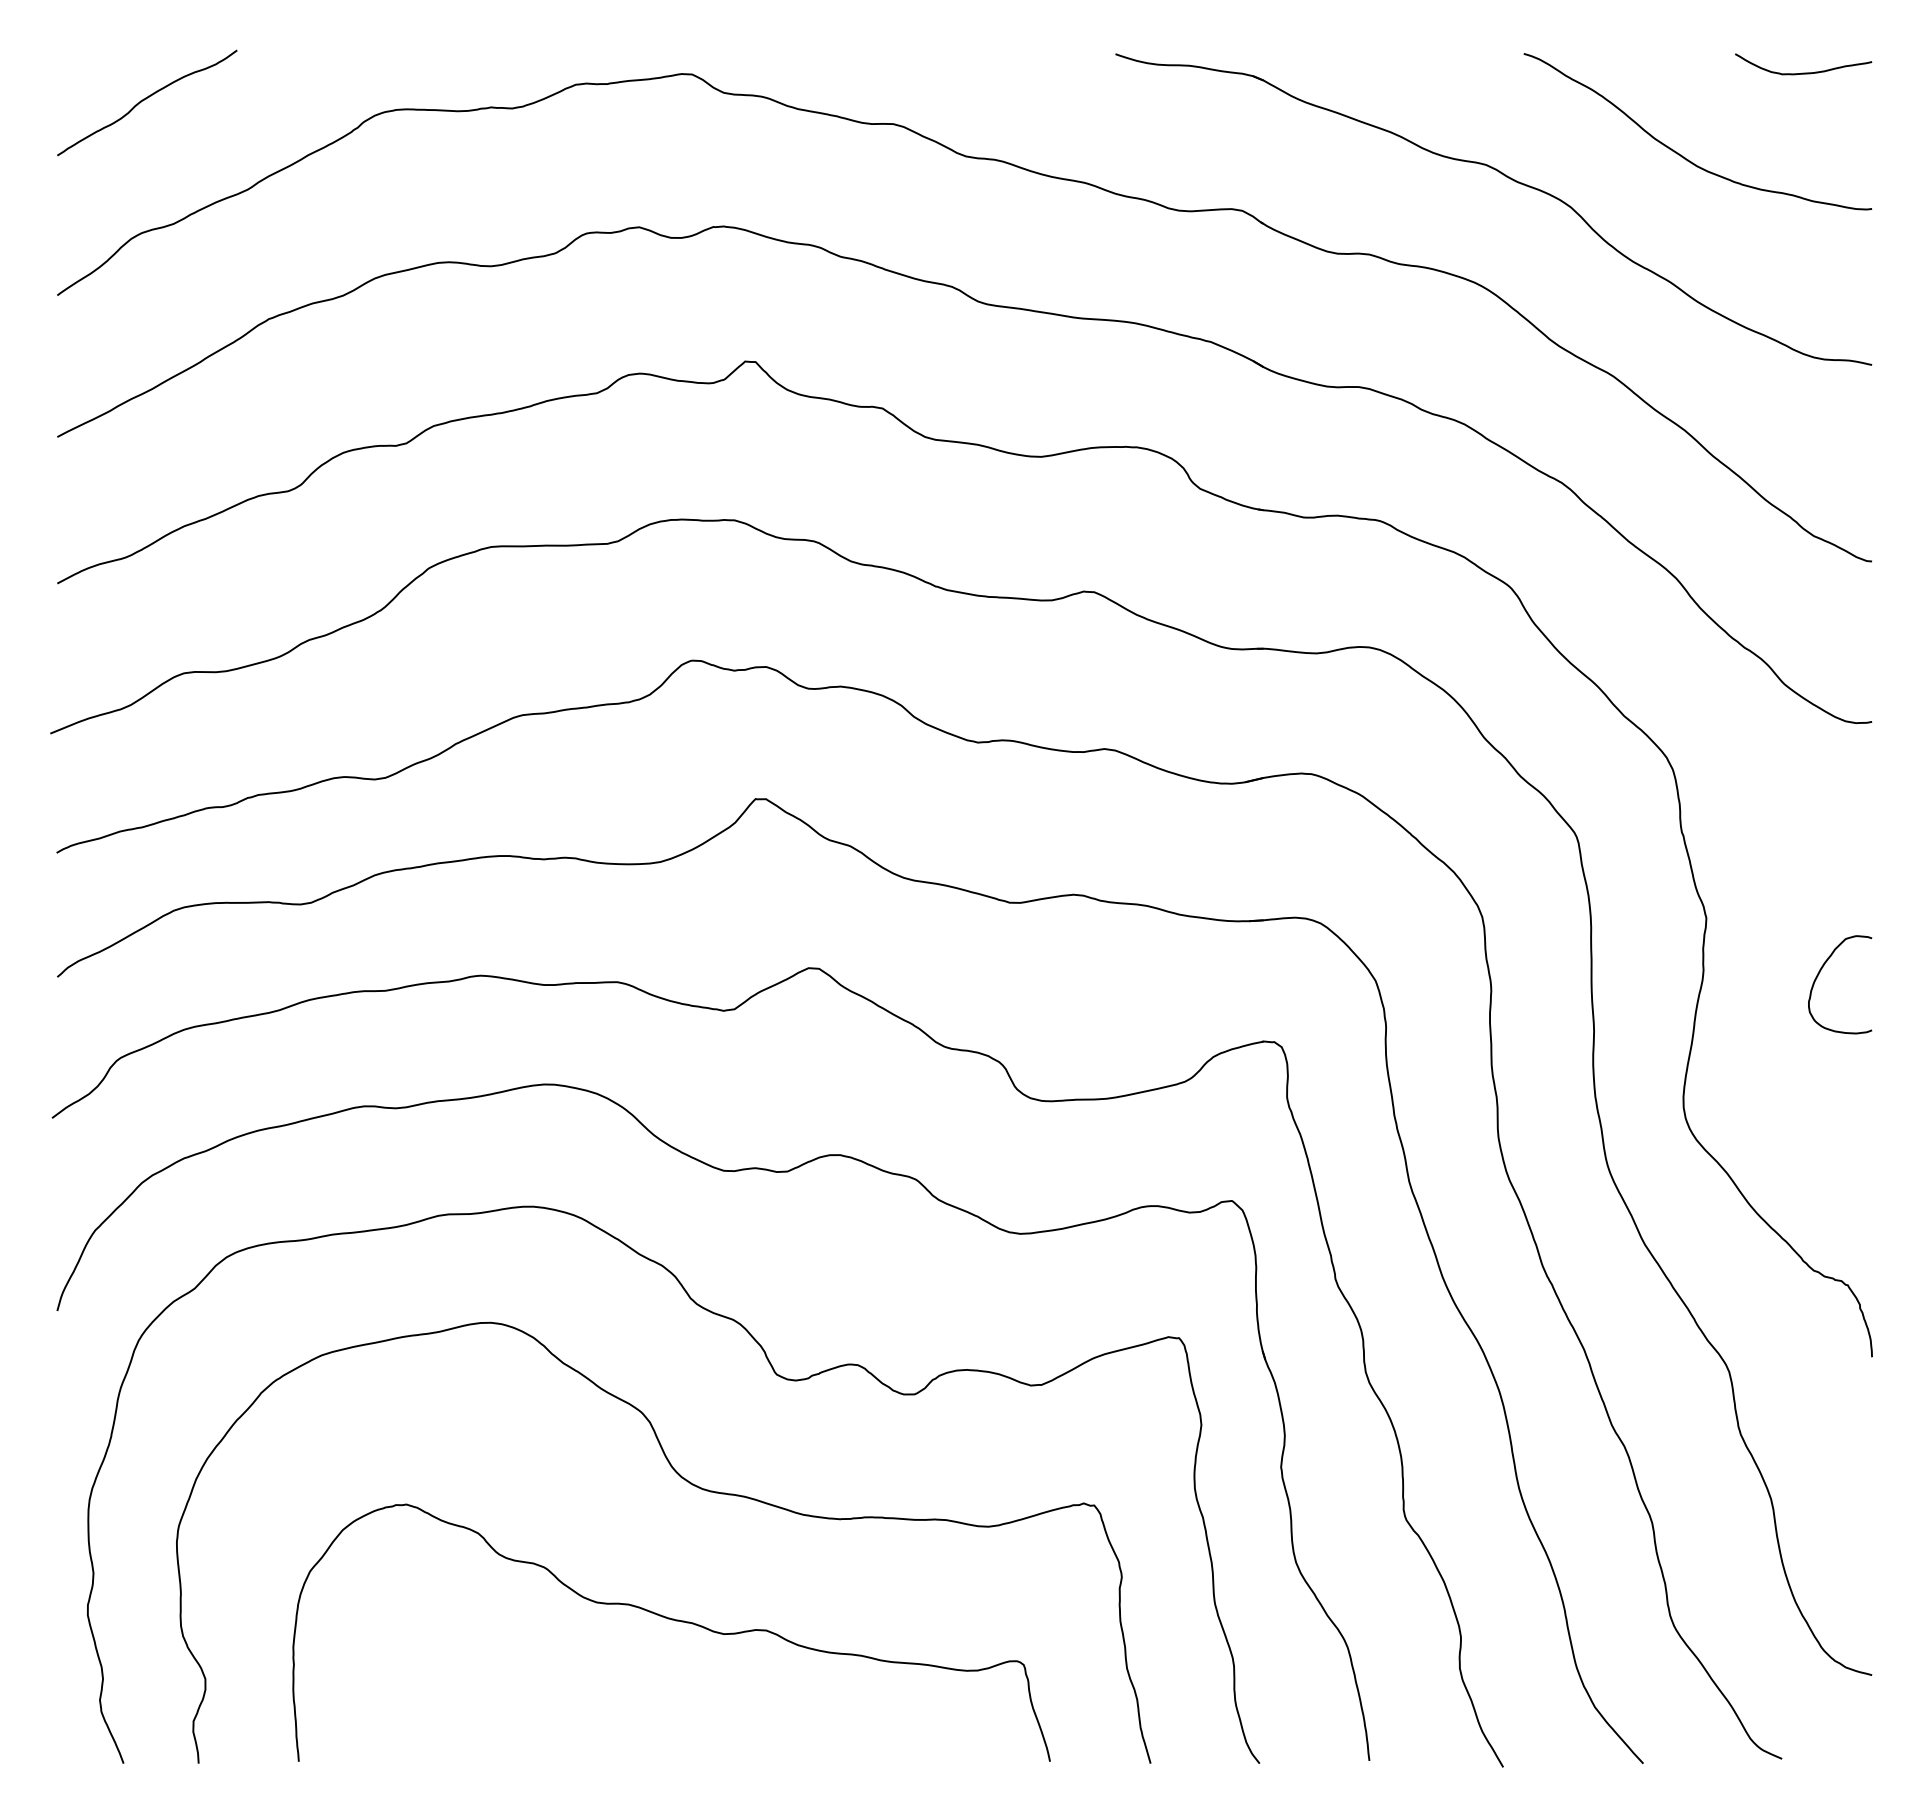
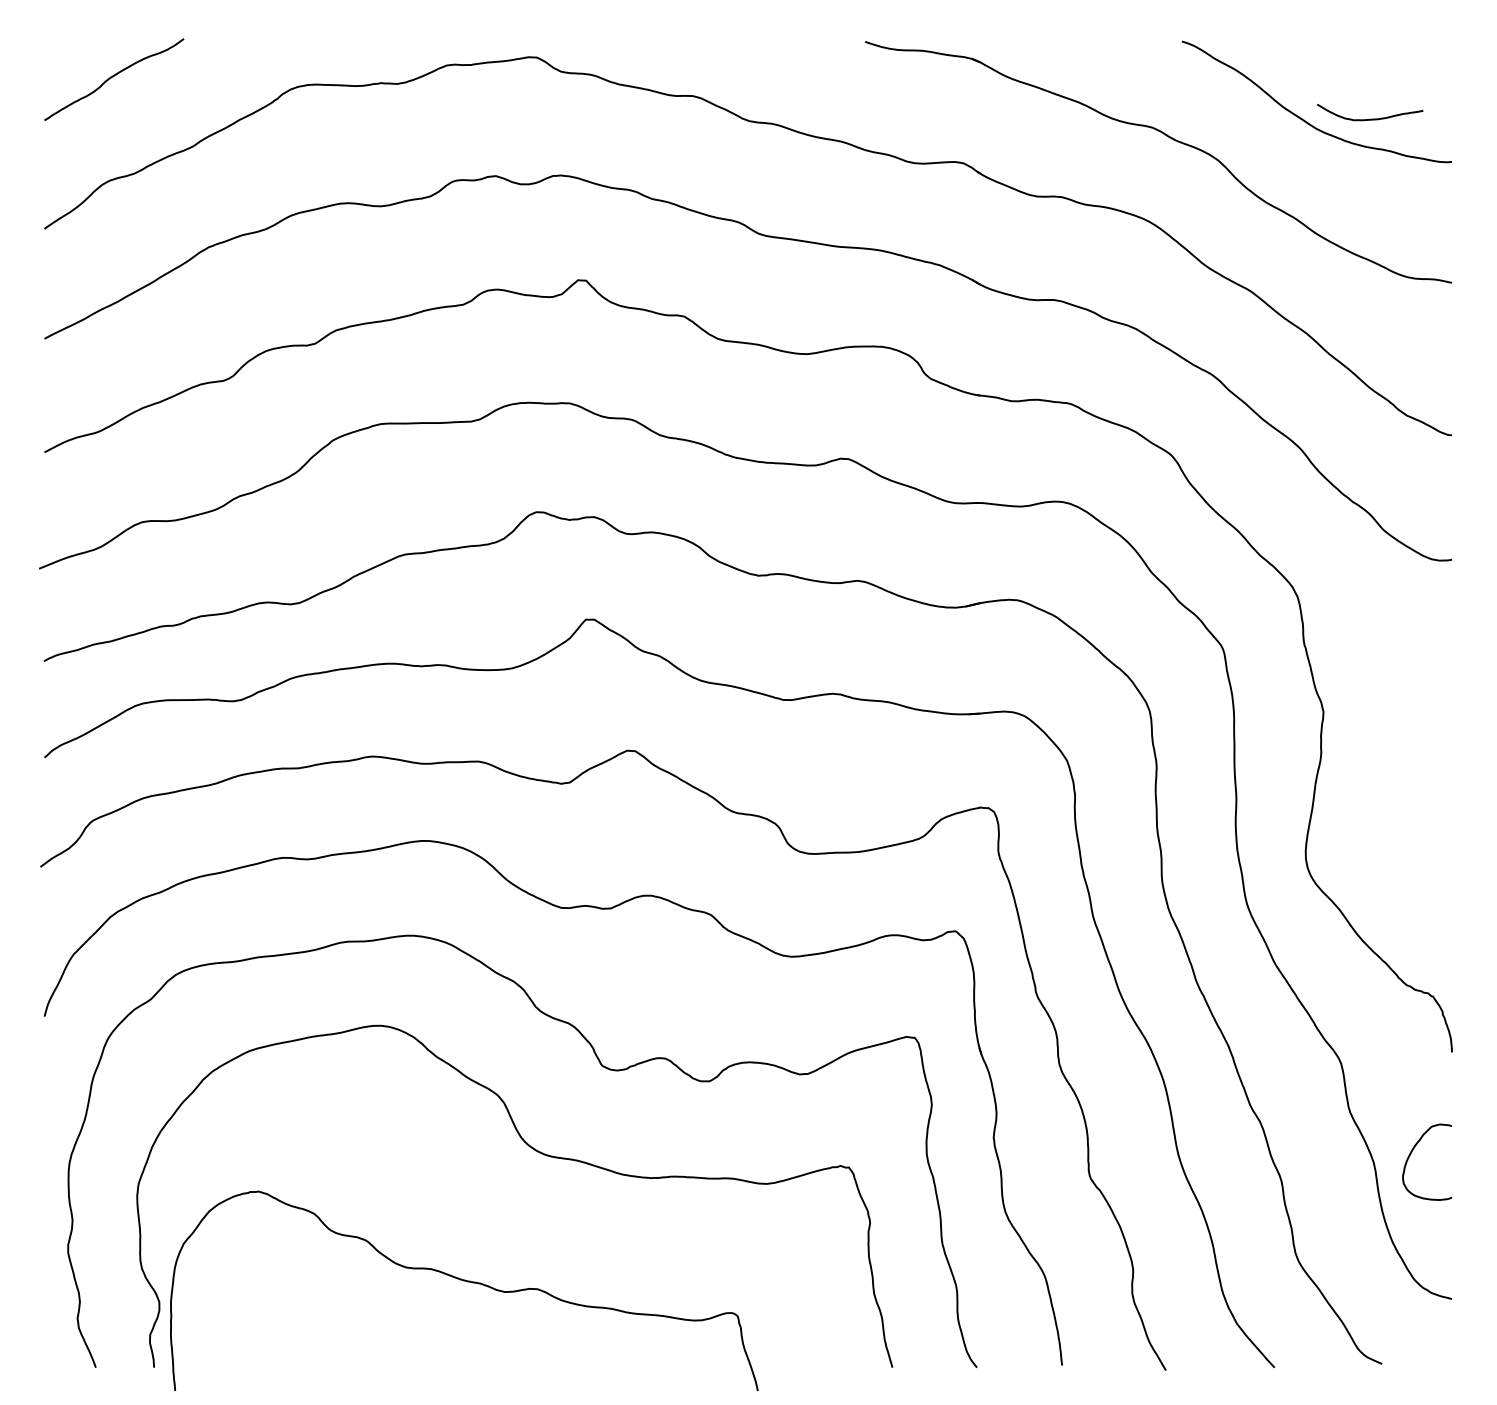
curve: (1803, 72) -> (1370, 118), moved
curve: (1819, 974) -> (1411, 1154), moved
curve: (675, 1621) -> (467, 1282), moved

